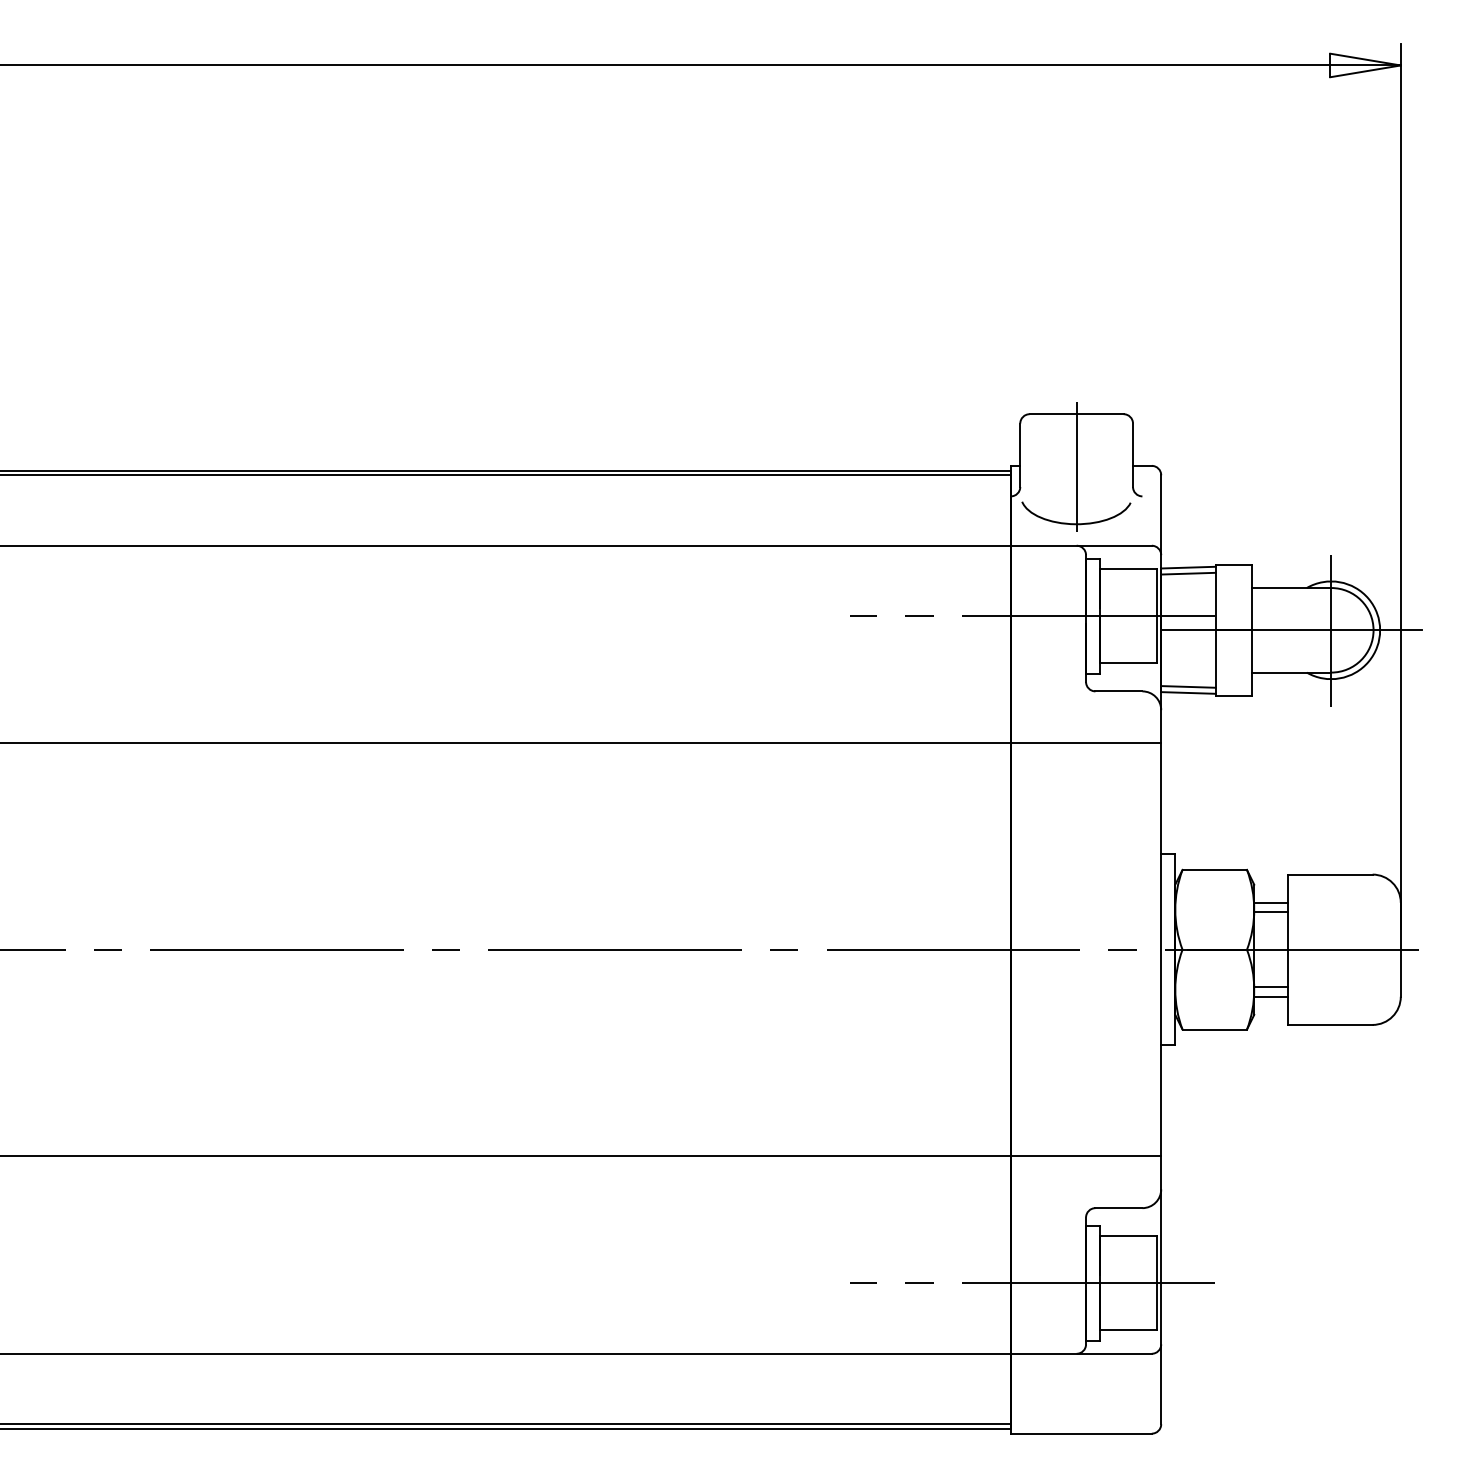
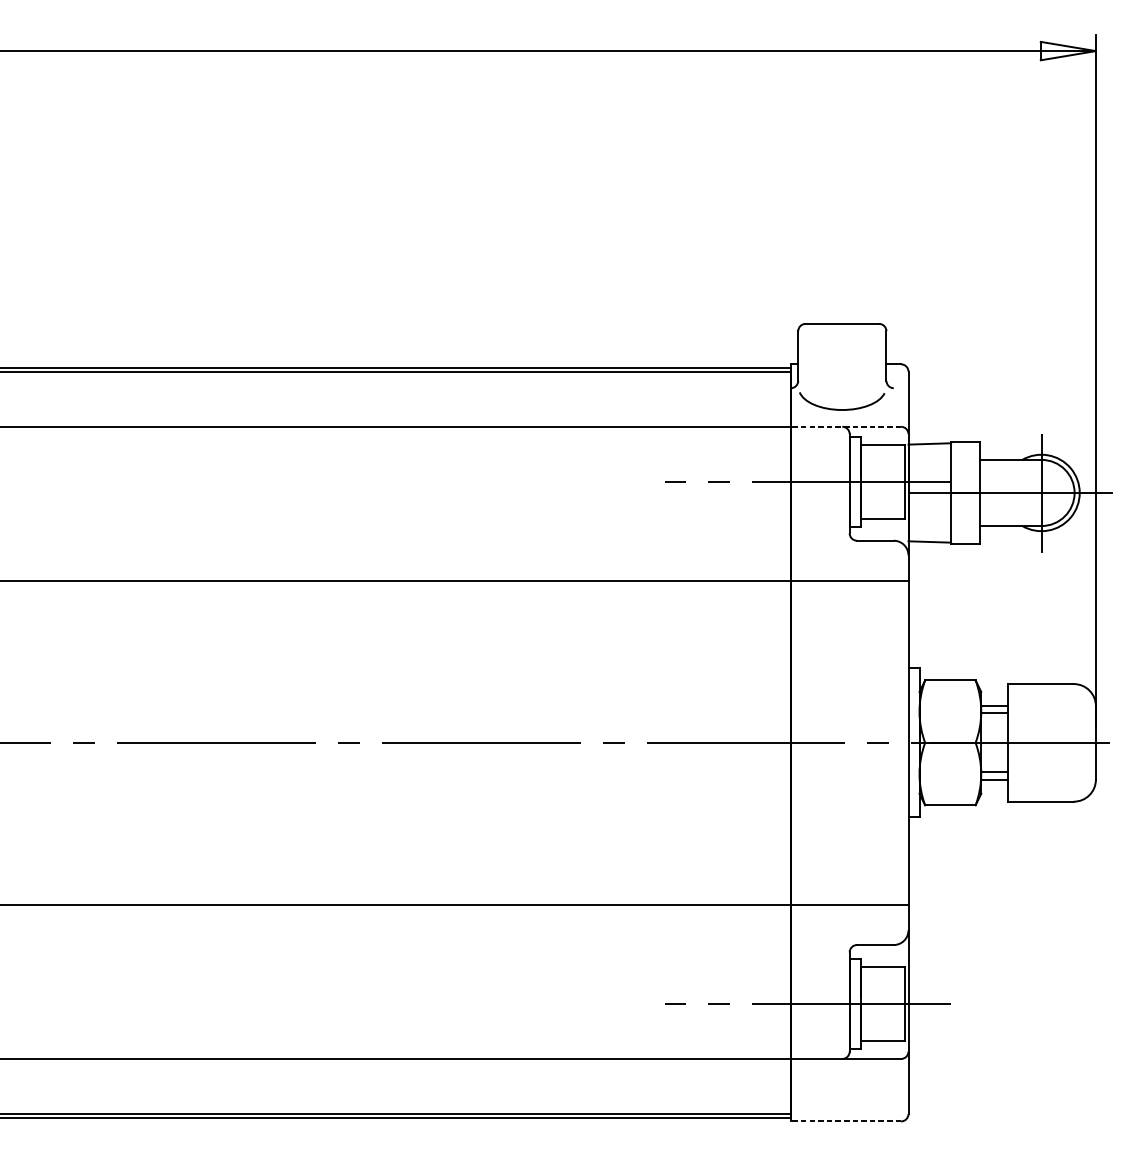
line: (1076, 466) -> (842, 364), removed
line: (1080, 545) -> (845, 426), solid -> dashed
line: (1188, 573) -> (929, 448), removed
line: (1188, 686) -> (929, 536), removed
line: (1080, 1433) -> (845, 1121), solid -> dashed

